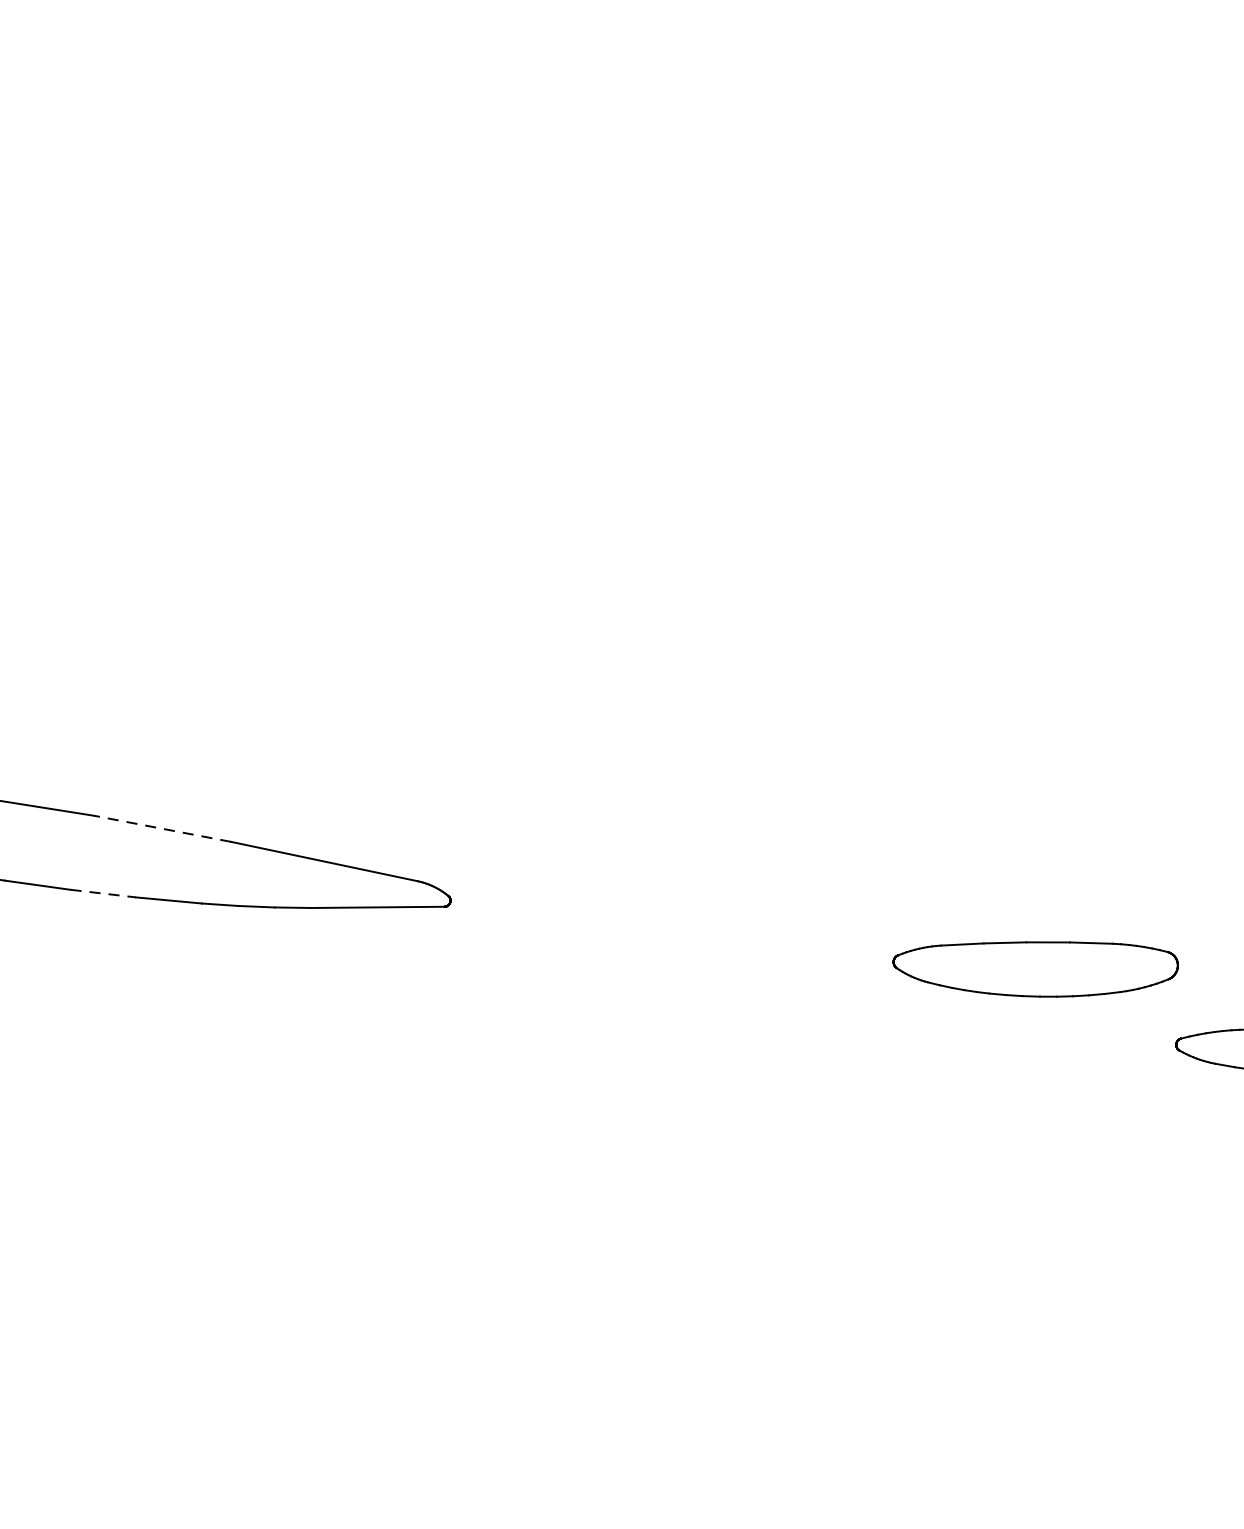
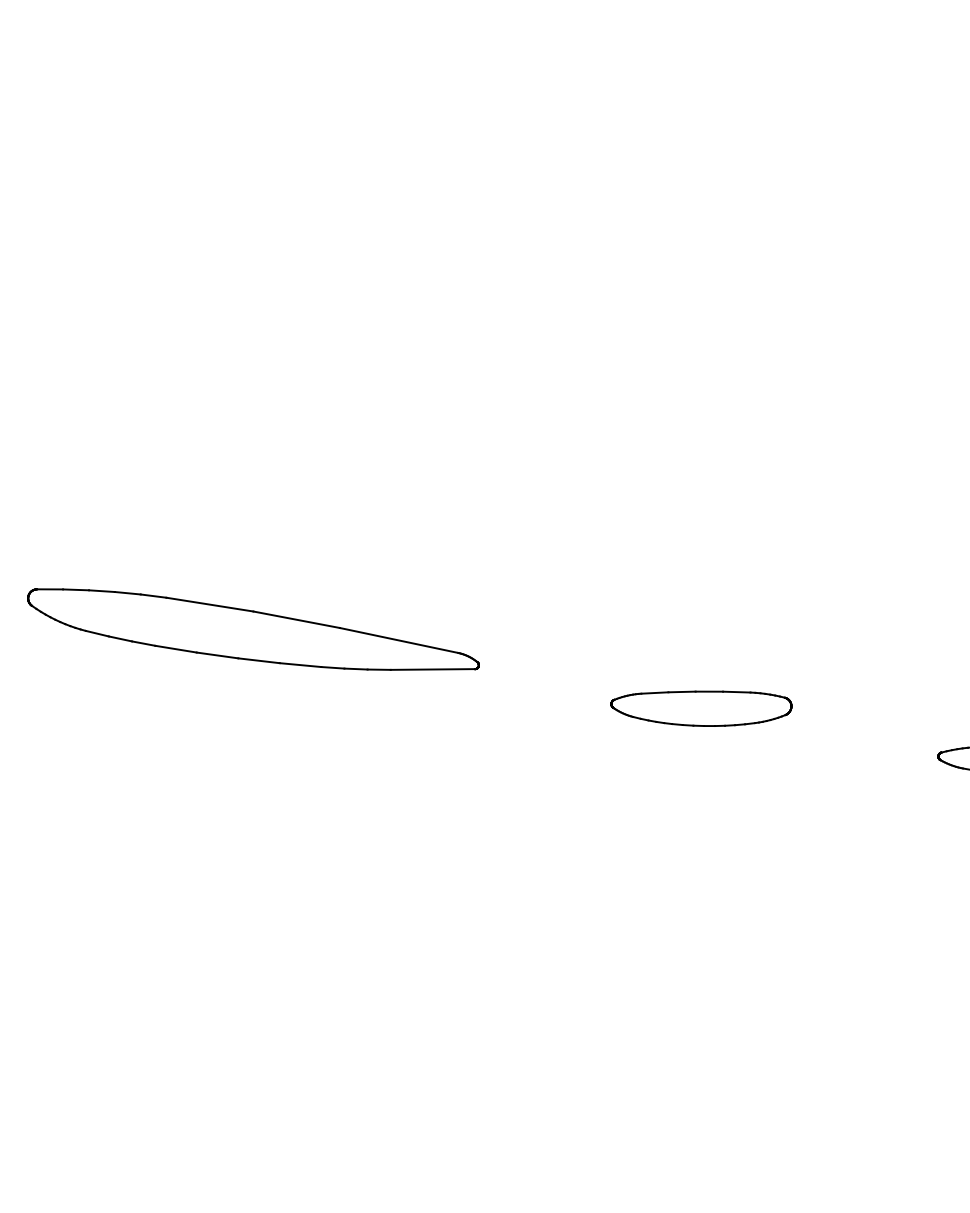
line: (162, 828) -> (296, 619), dashed -> solid
line: (104, 893) -> (259, 660), dashed -> solid
part: (1035, 968) -> (701, 708), moved

